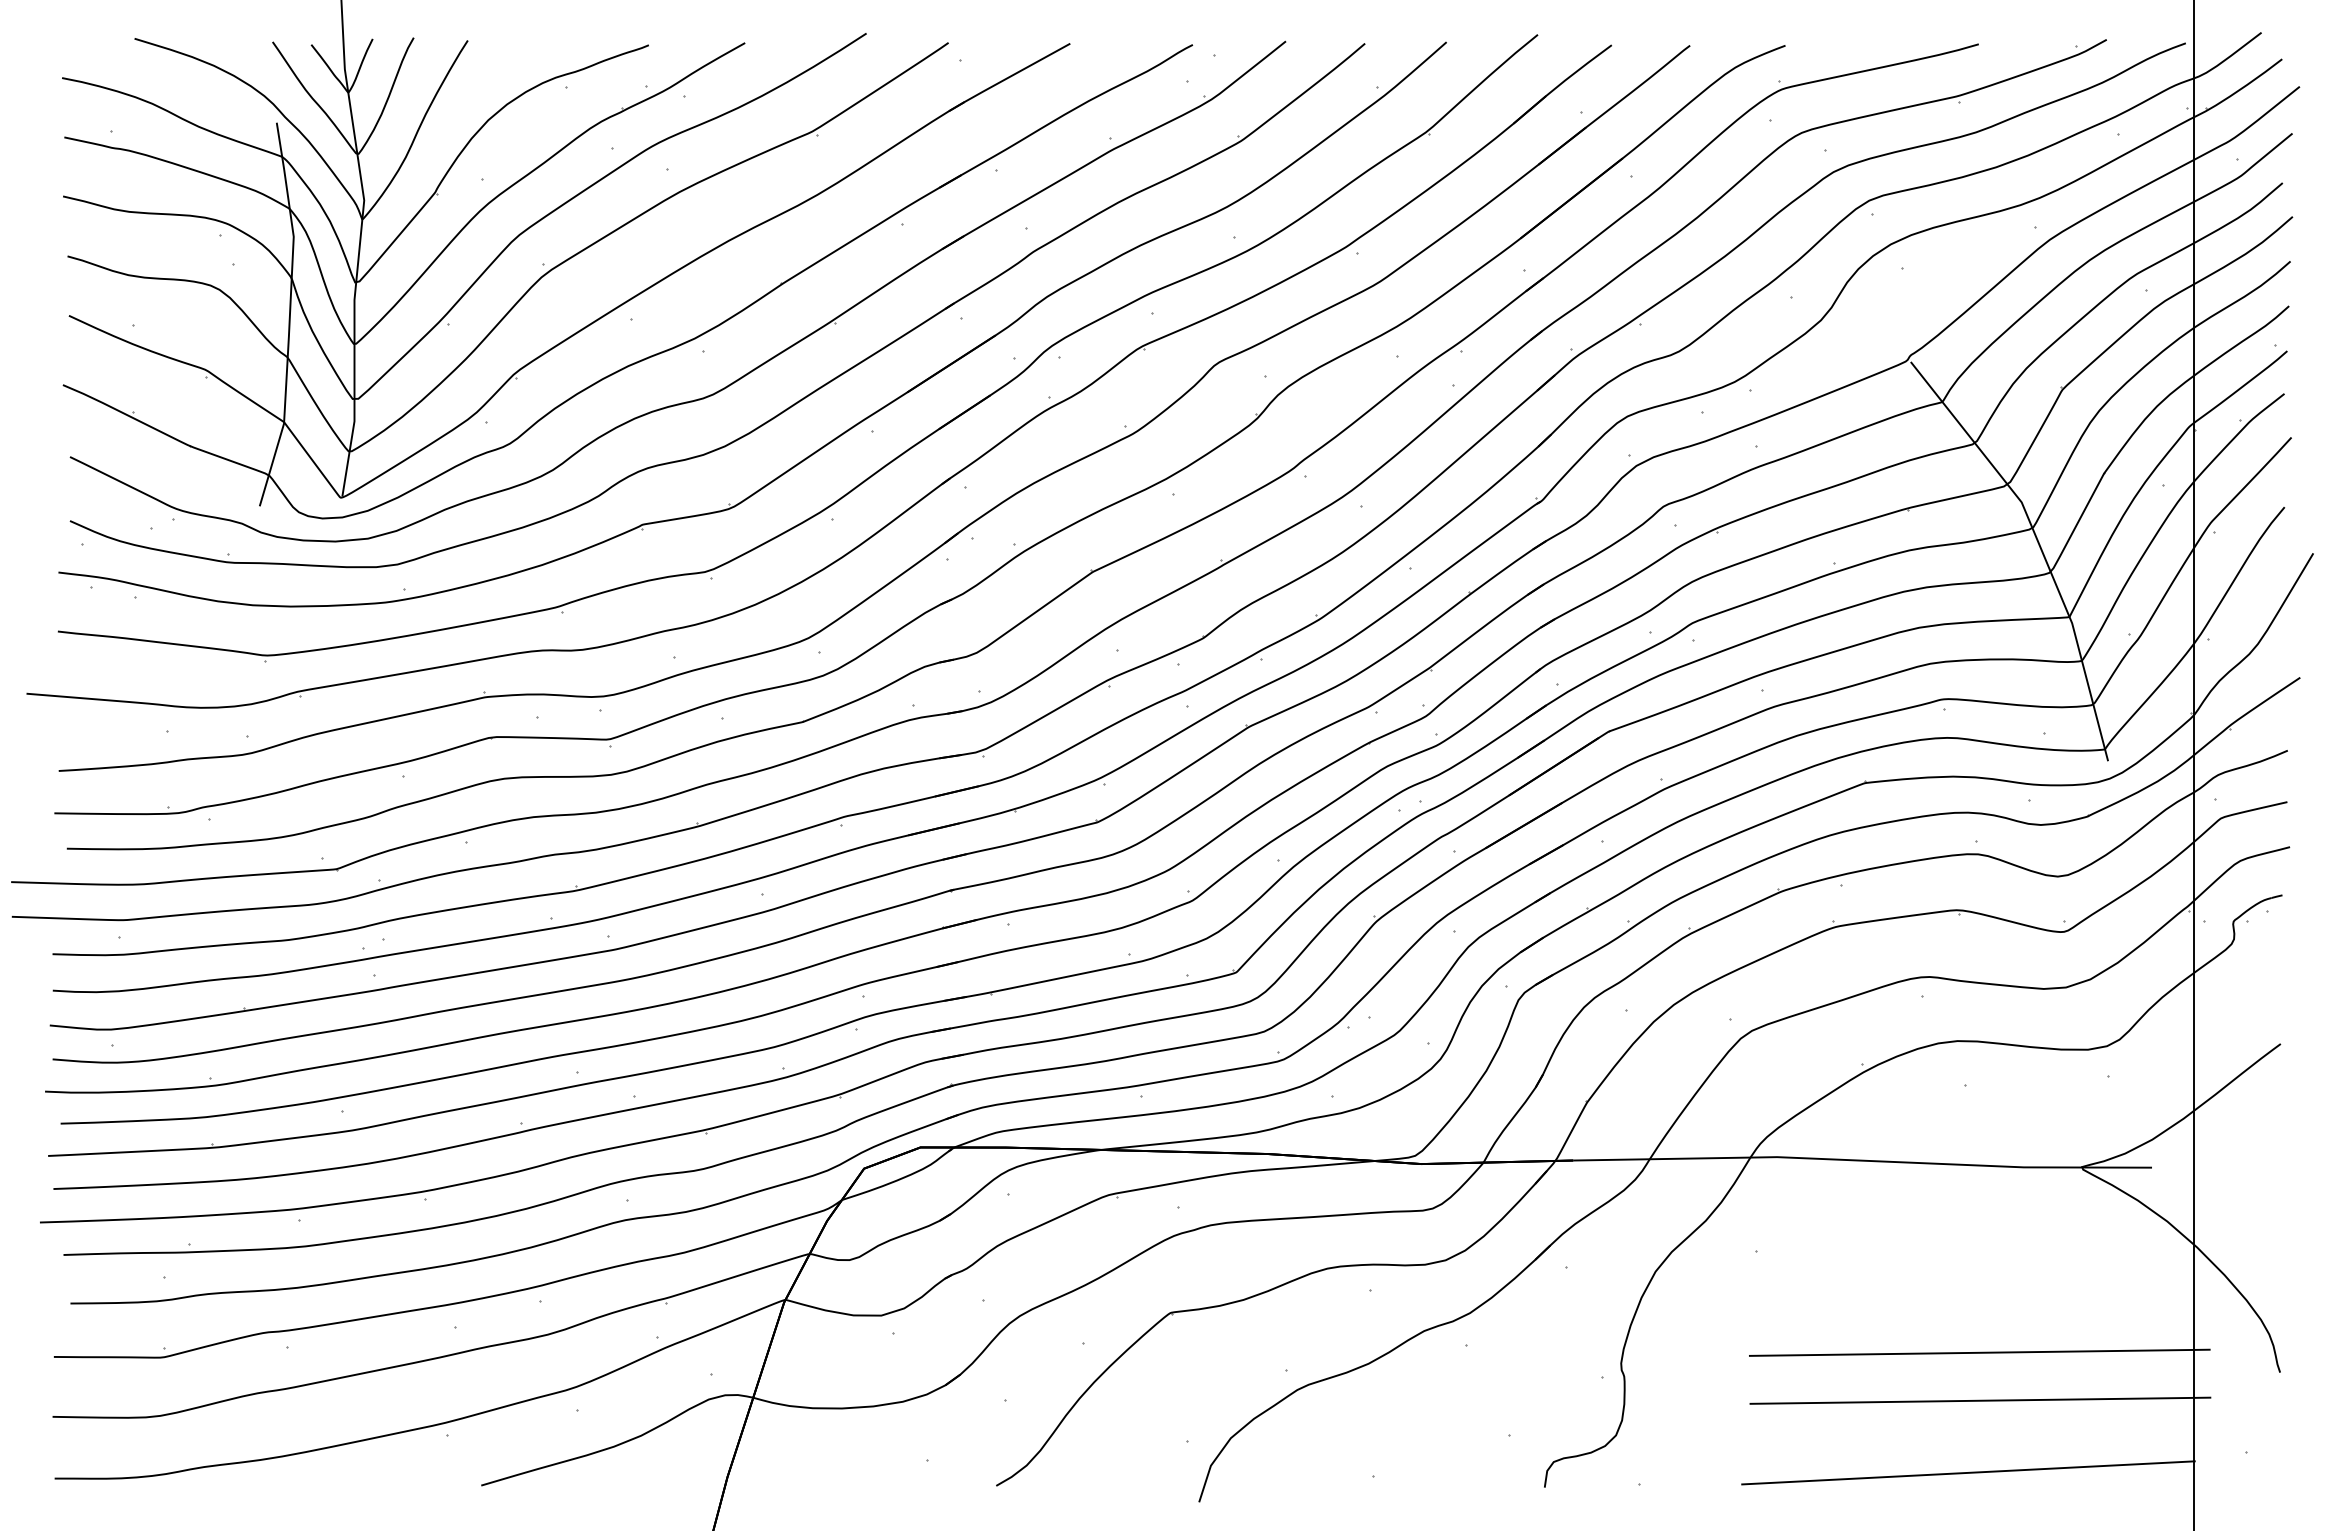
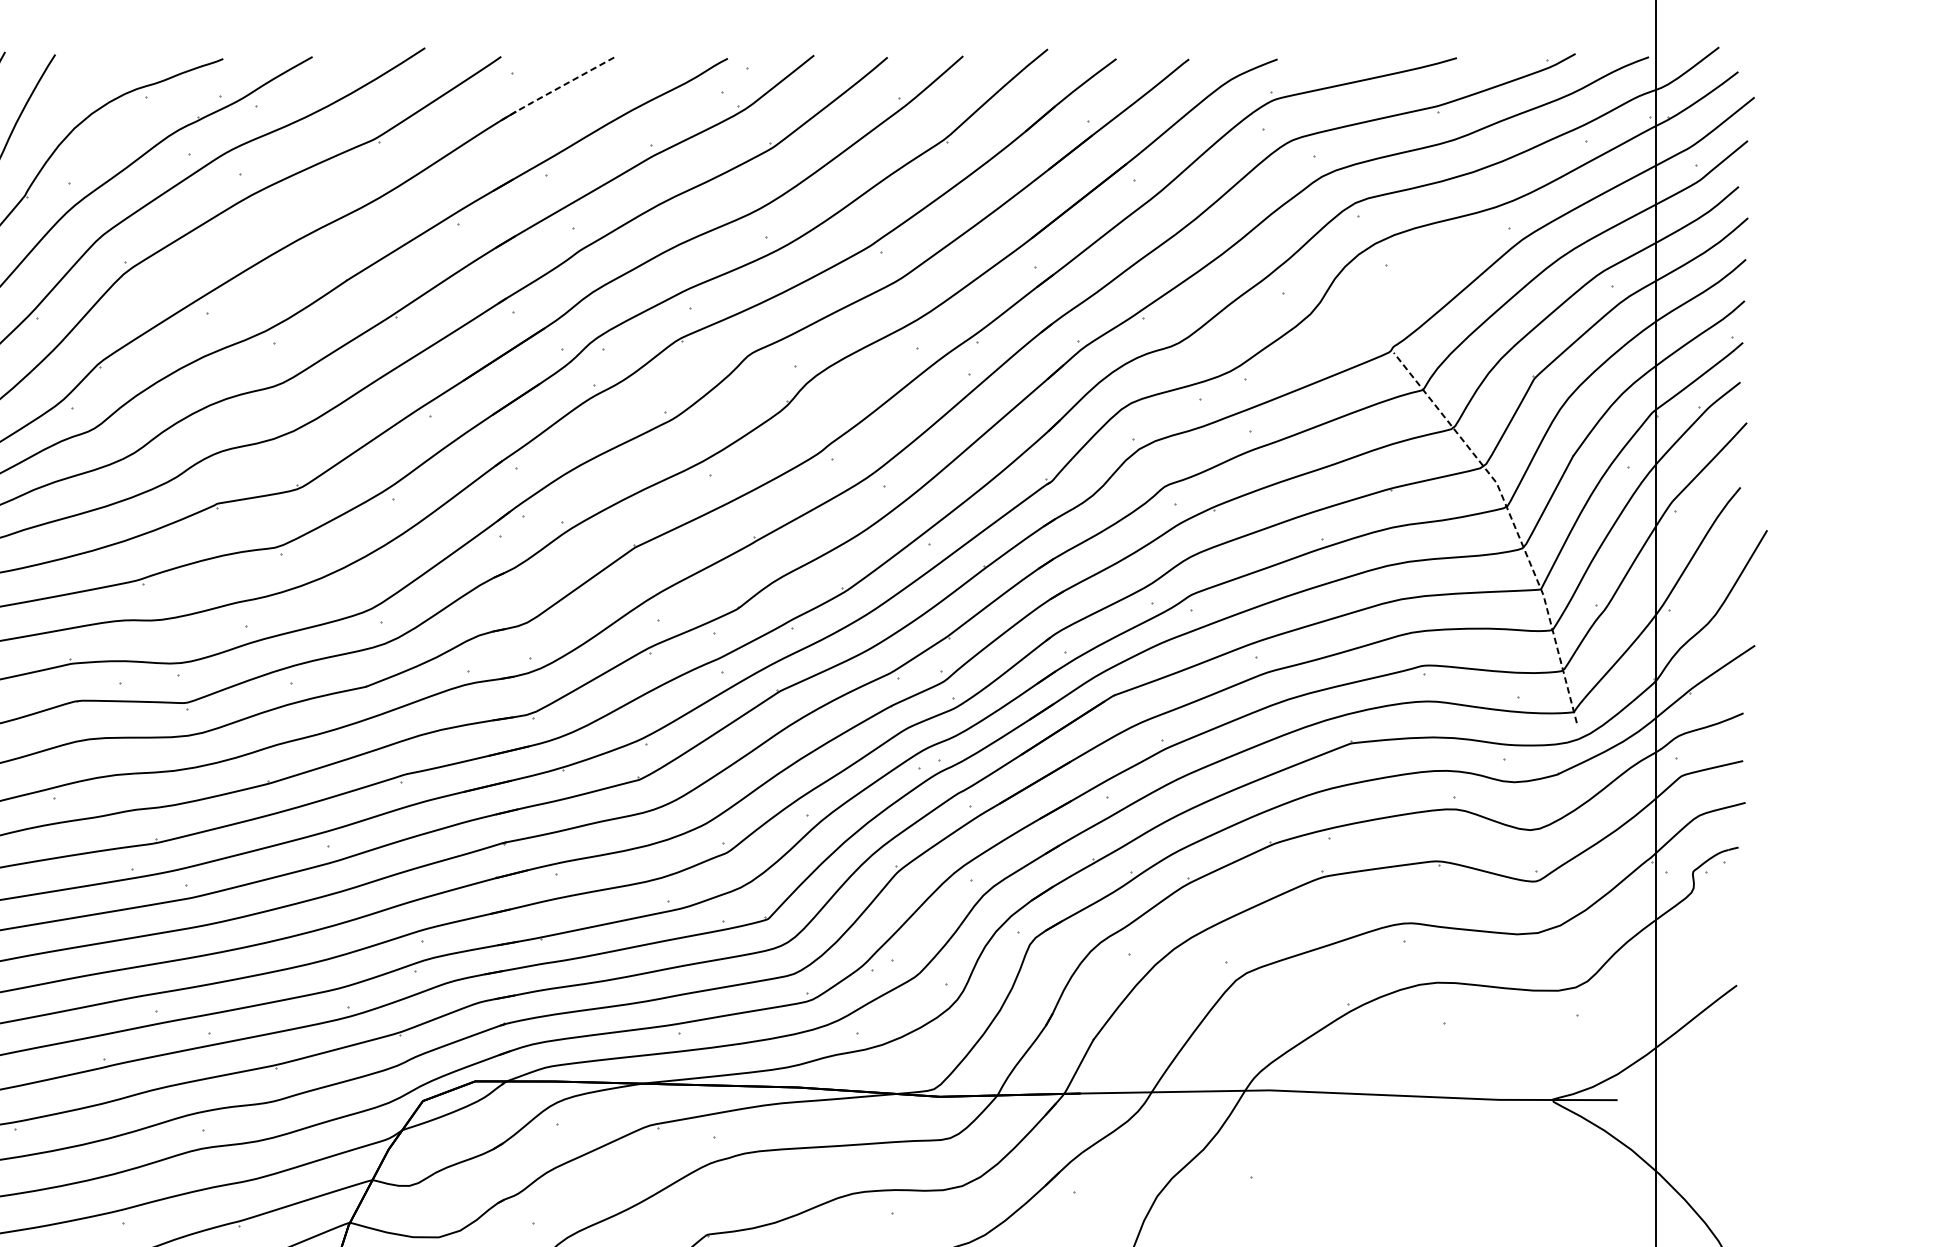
line: (1007, 78) -> (555, 89), solid -> dashed
line: (2040, 546) -> (1514, 523), solid -> dashed

